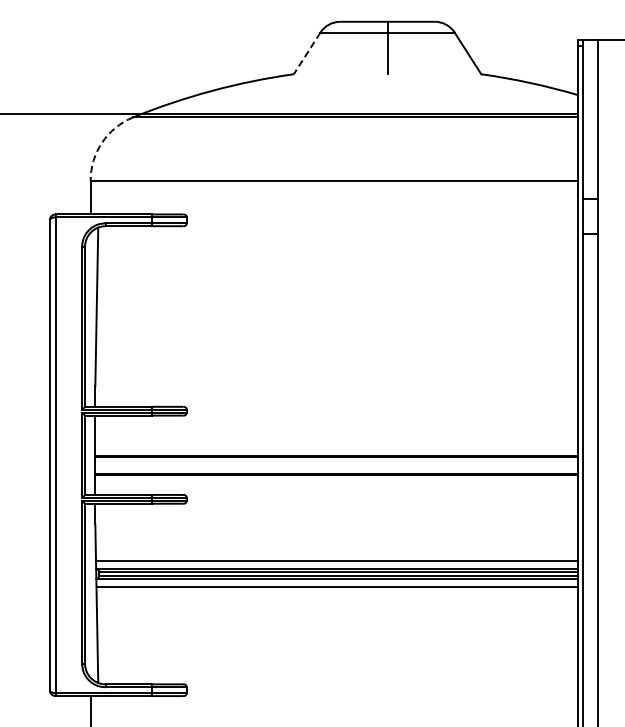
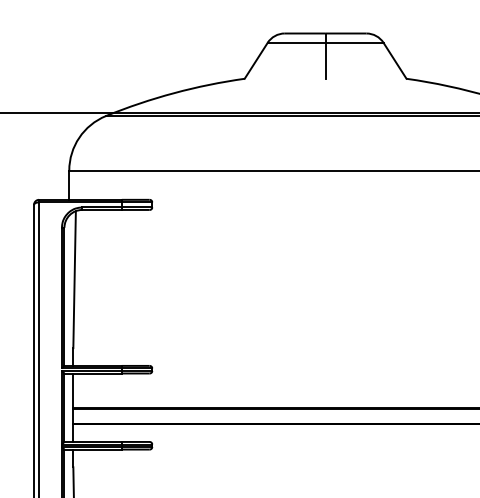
line: (307, 53) -> (256, 60), dashed -> solid
arc: (102, 142) -> (79, 137), dashed -> solid

